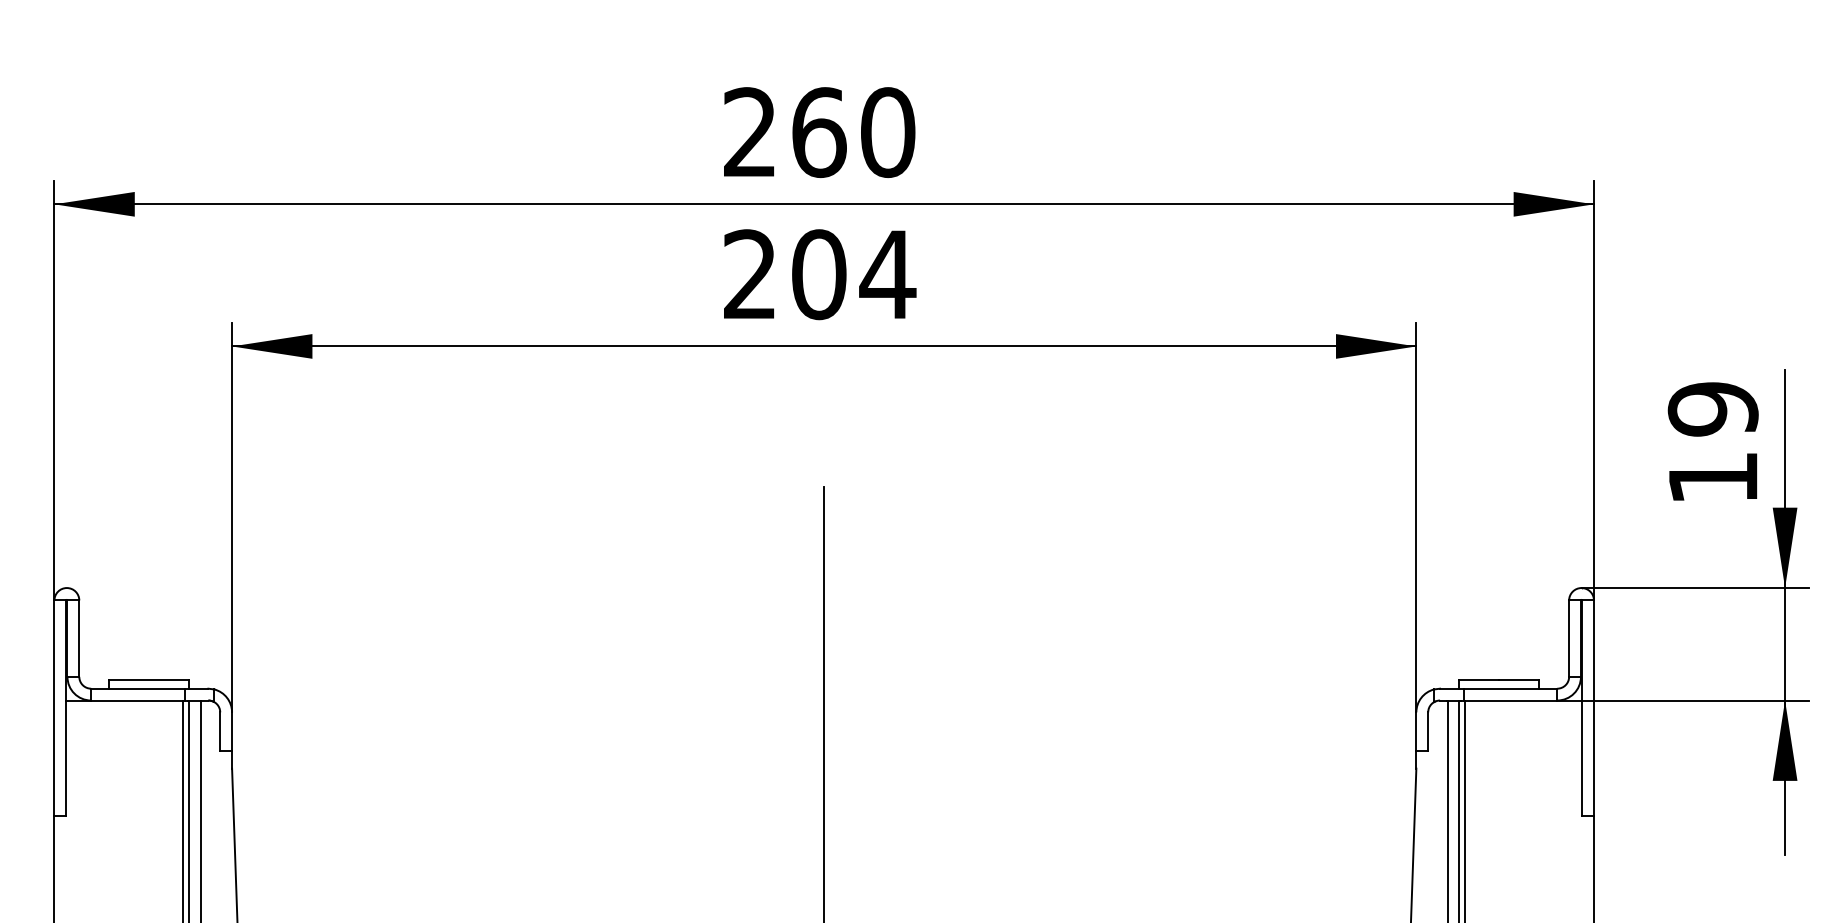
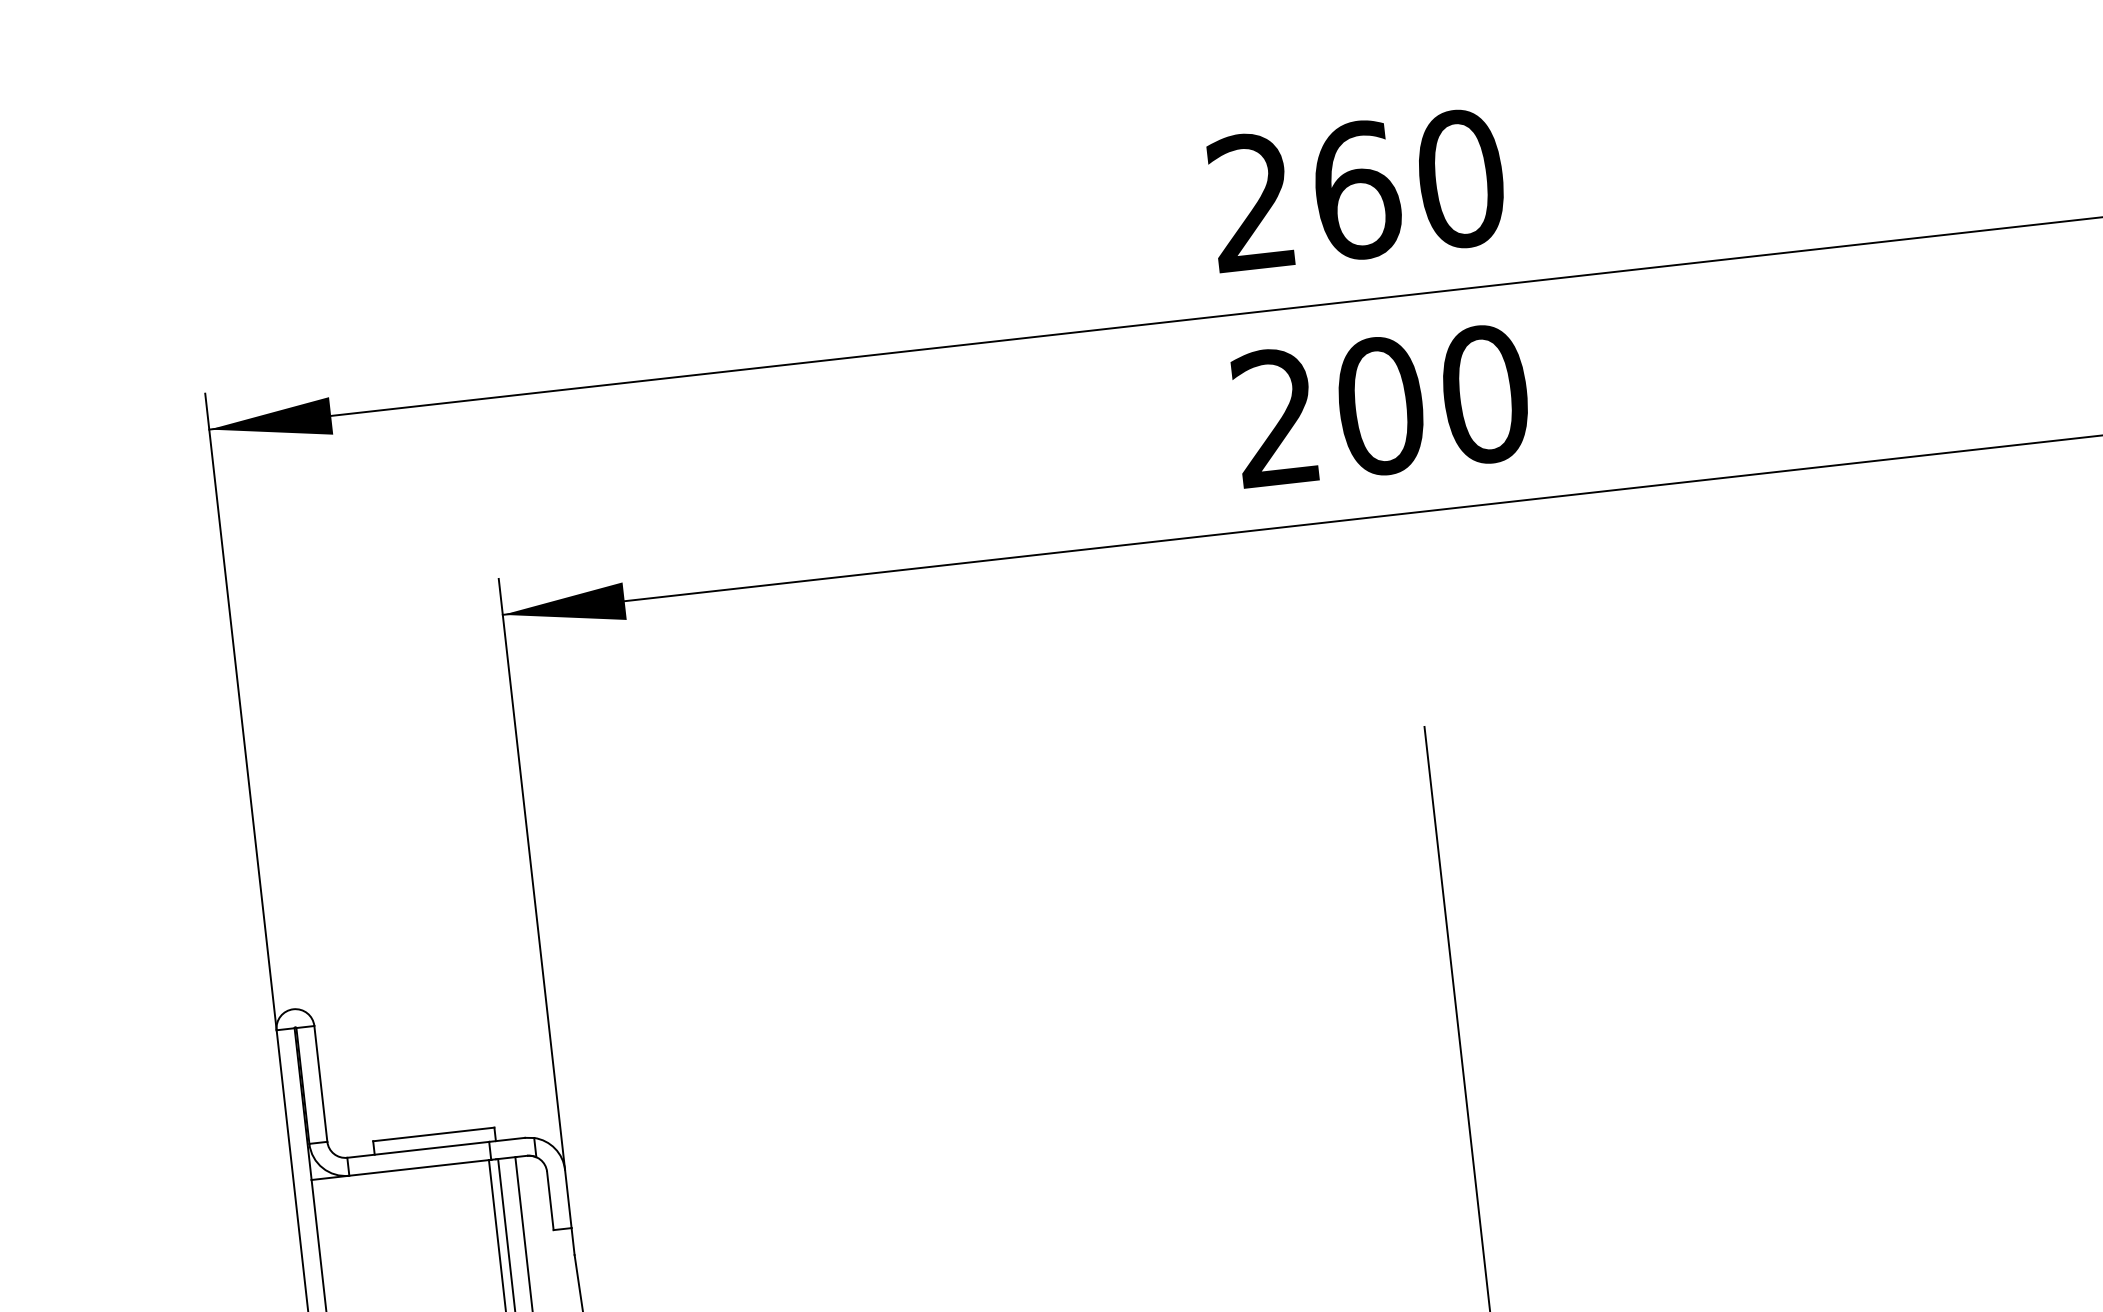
text: (887, 274) -> (1484, 394), 204 -> 200

